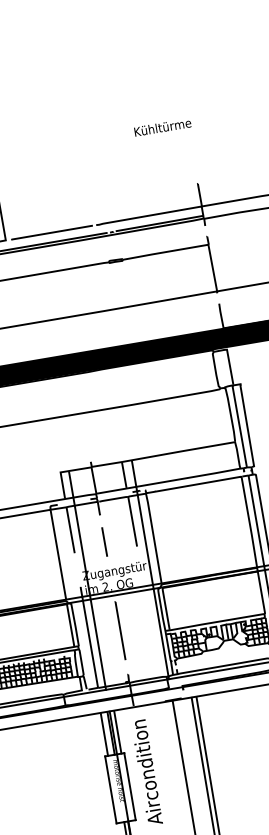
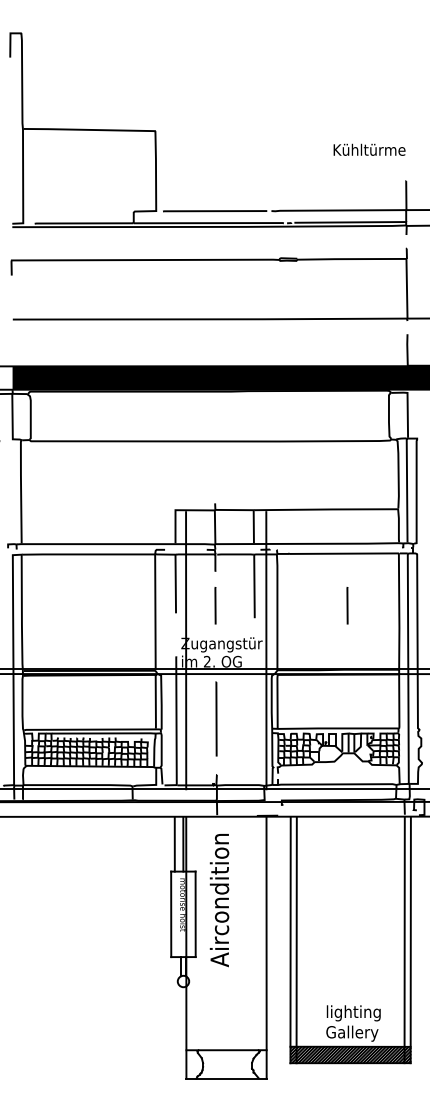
text: (162, 127) -> (369, 149), moved
line: (208, 524) -> (347, 605), added
line: (117, 732) -> (191, 844), removed

